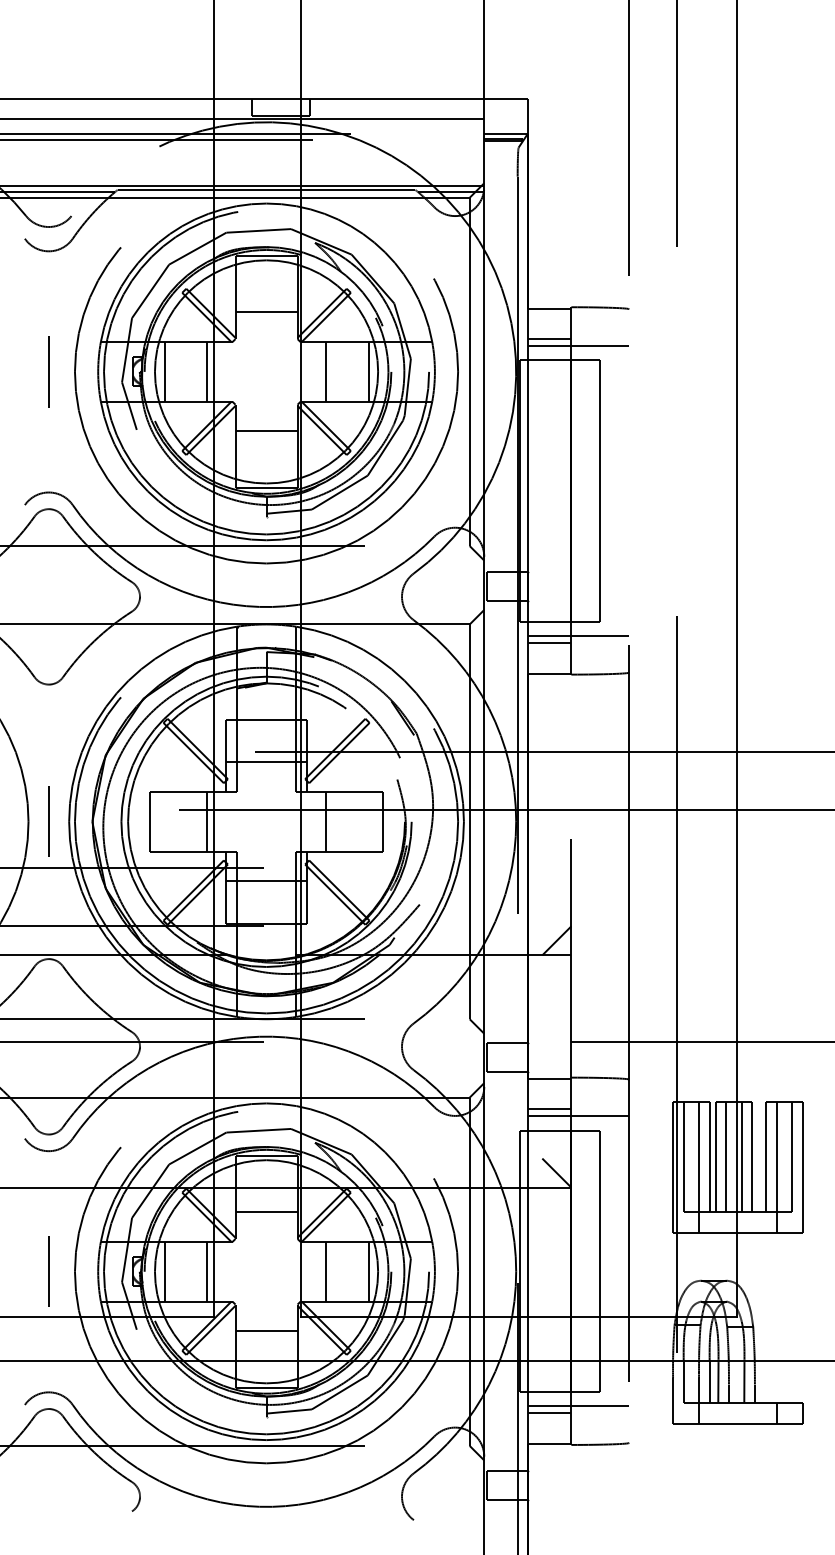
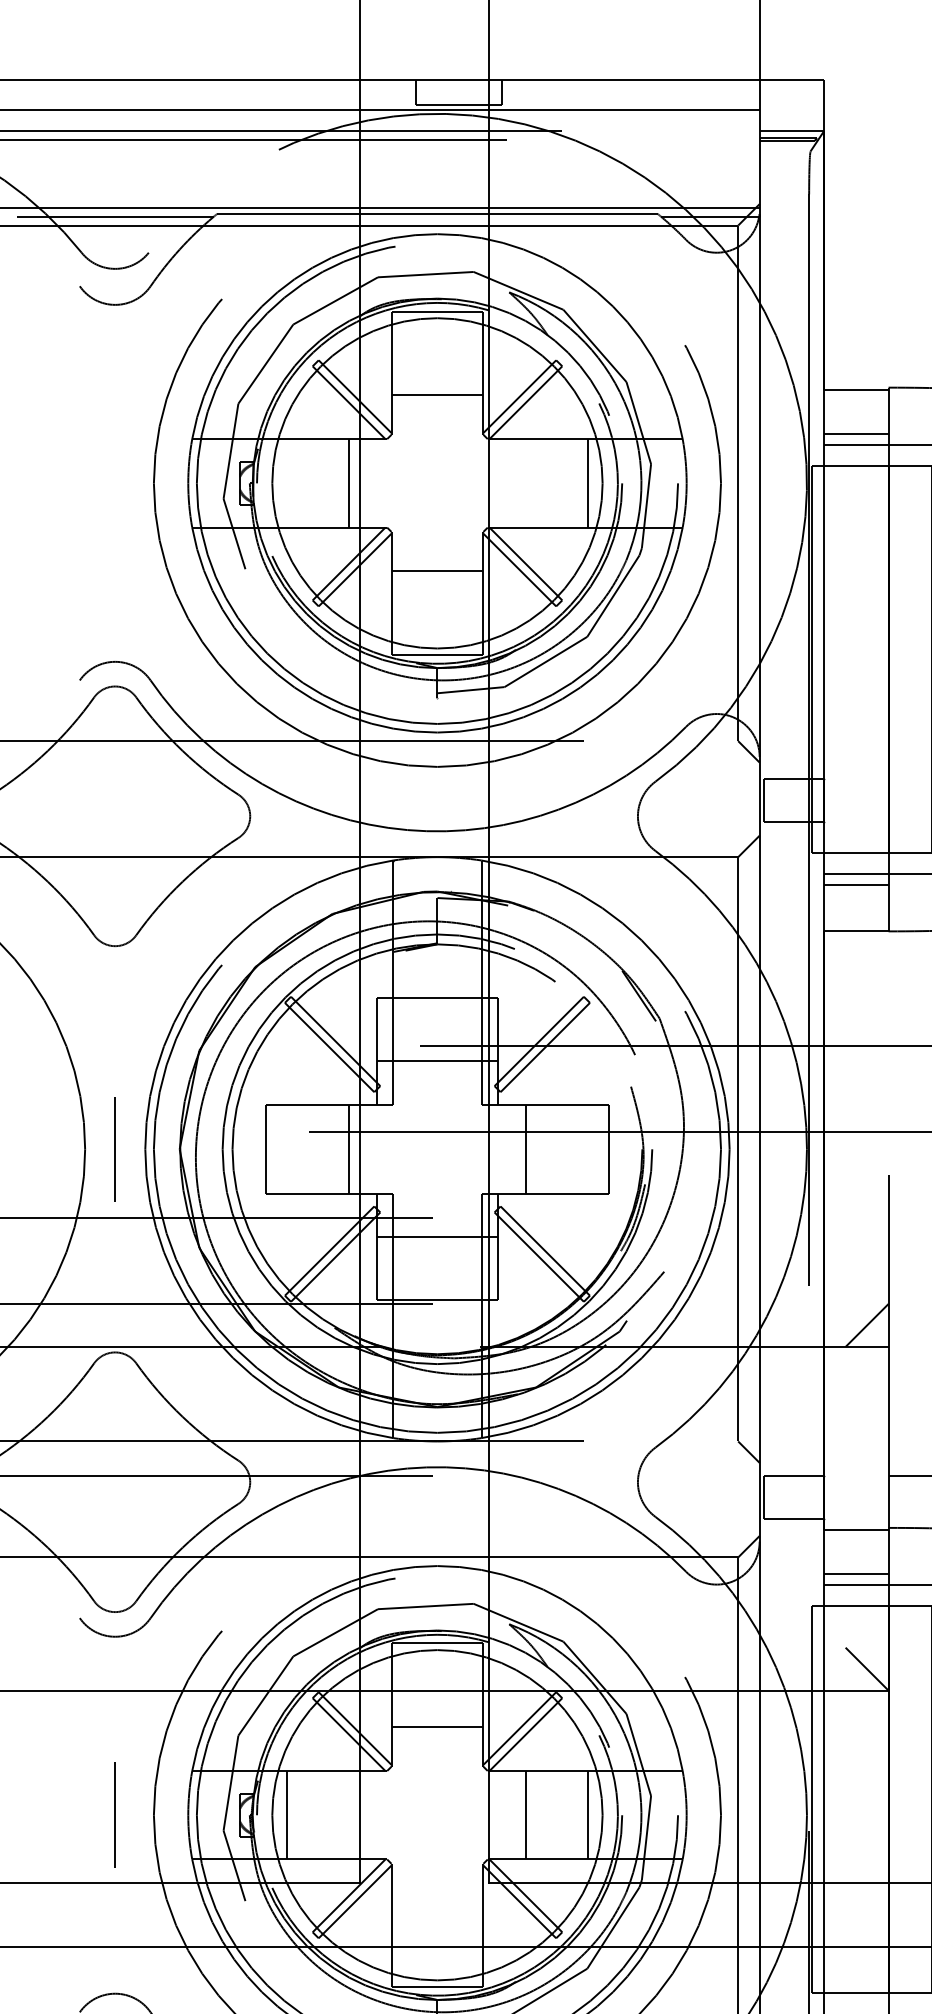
line: (48, 371) -> (114, 482), removed
line: (164, 371) -> (286, 482), removed
line: (326, 371) -> (526, 482), removed
line: (207, 1271) -> (350, 1814), removed
line: (266, 1331) -> (437, 1903), removed

